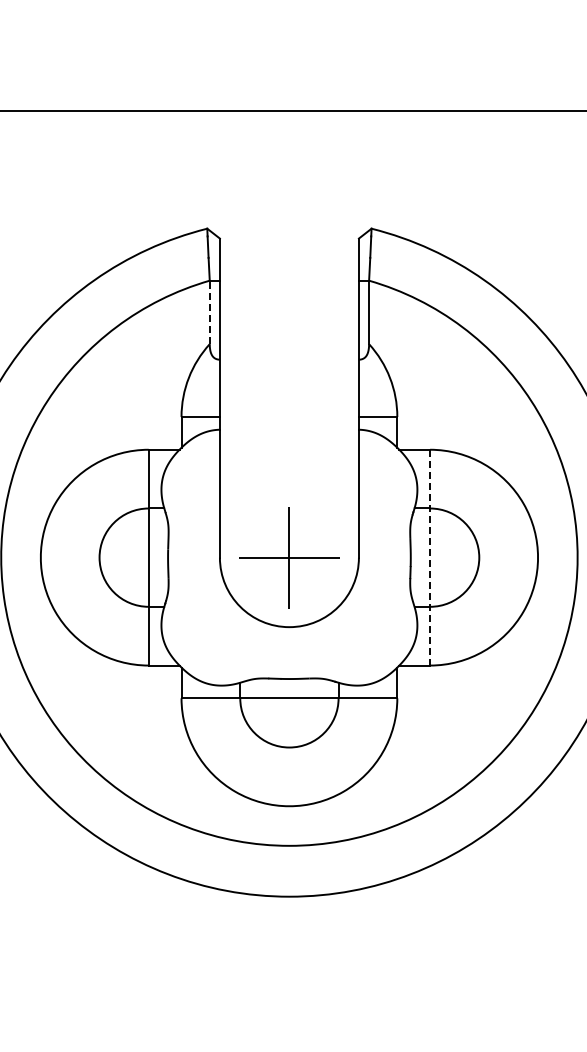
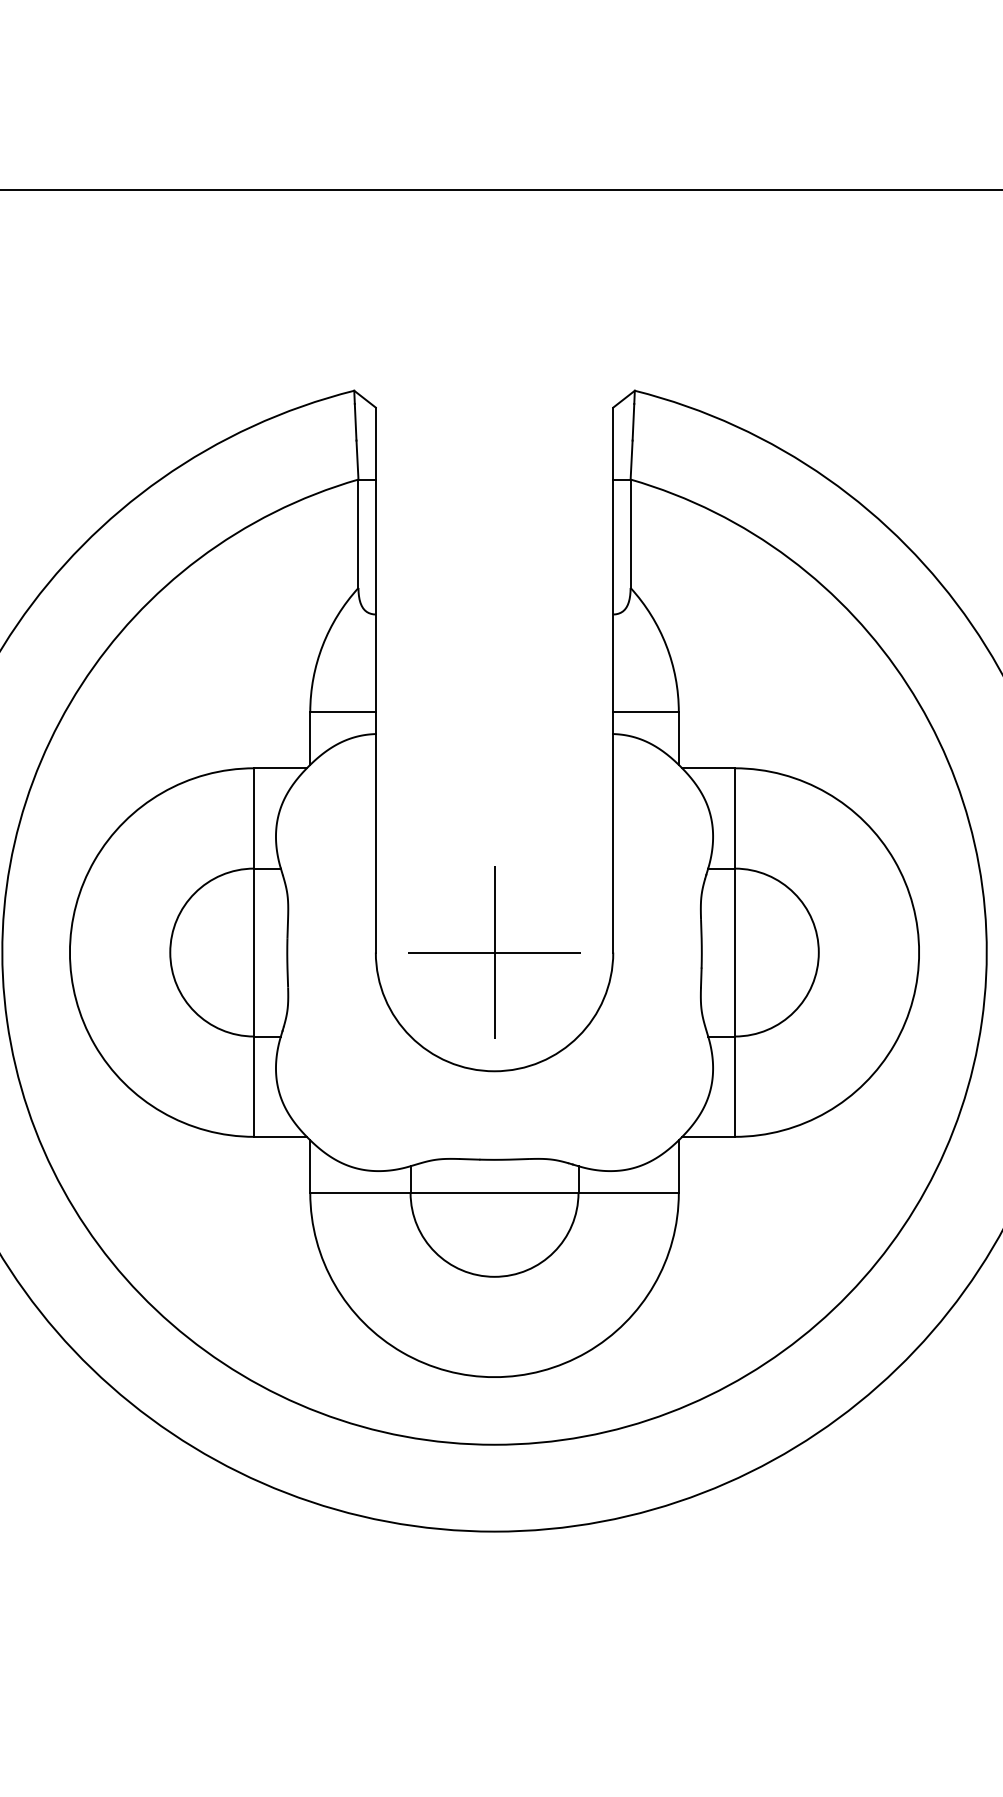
line: (209, 312) -> (358, 533), dashed -> solid
line: (430, 557) -> (735, 952), dashed -> solid

